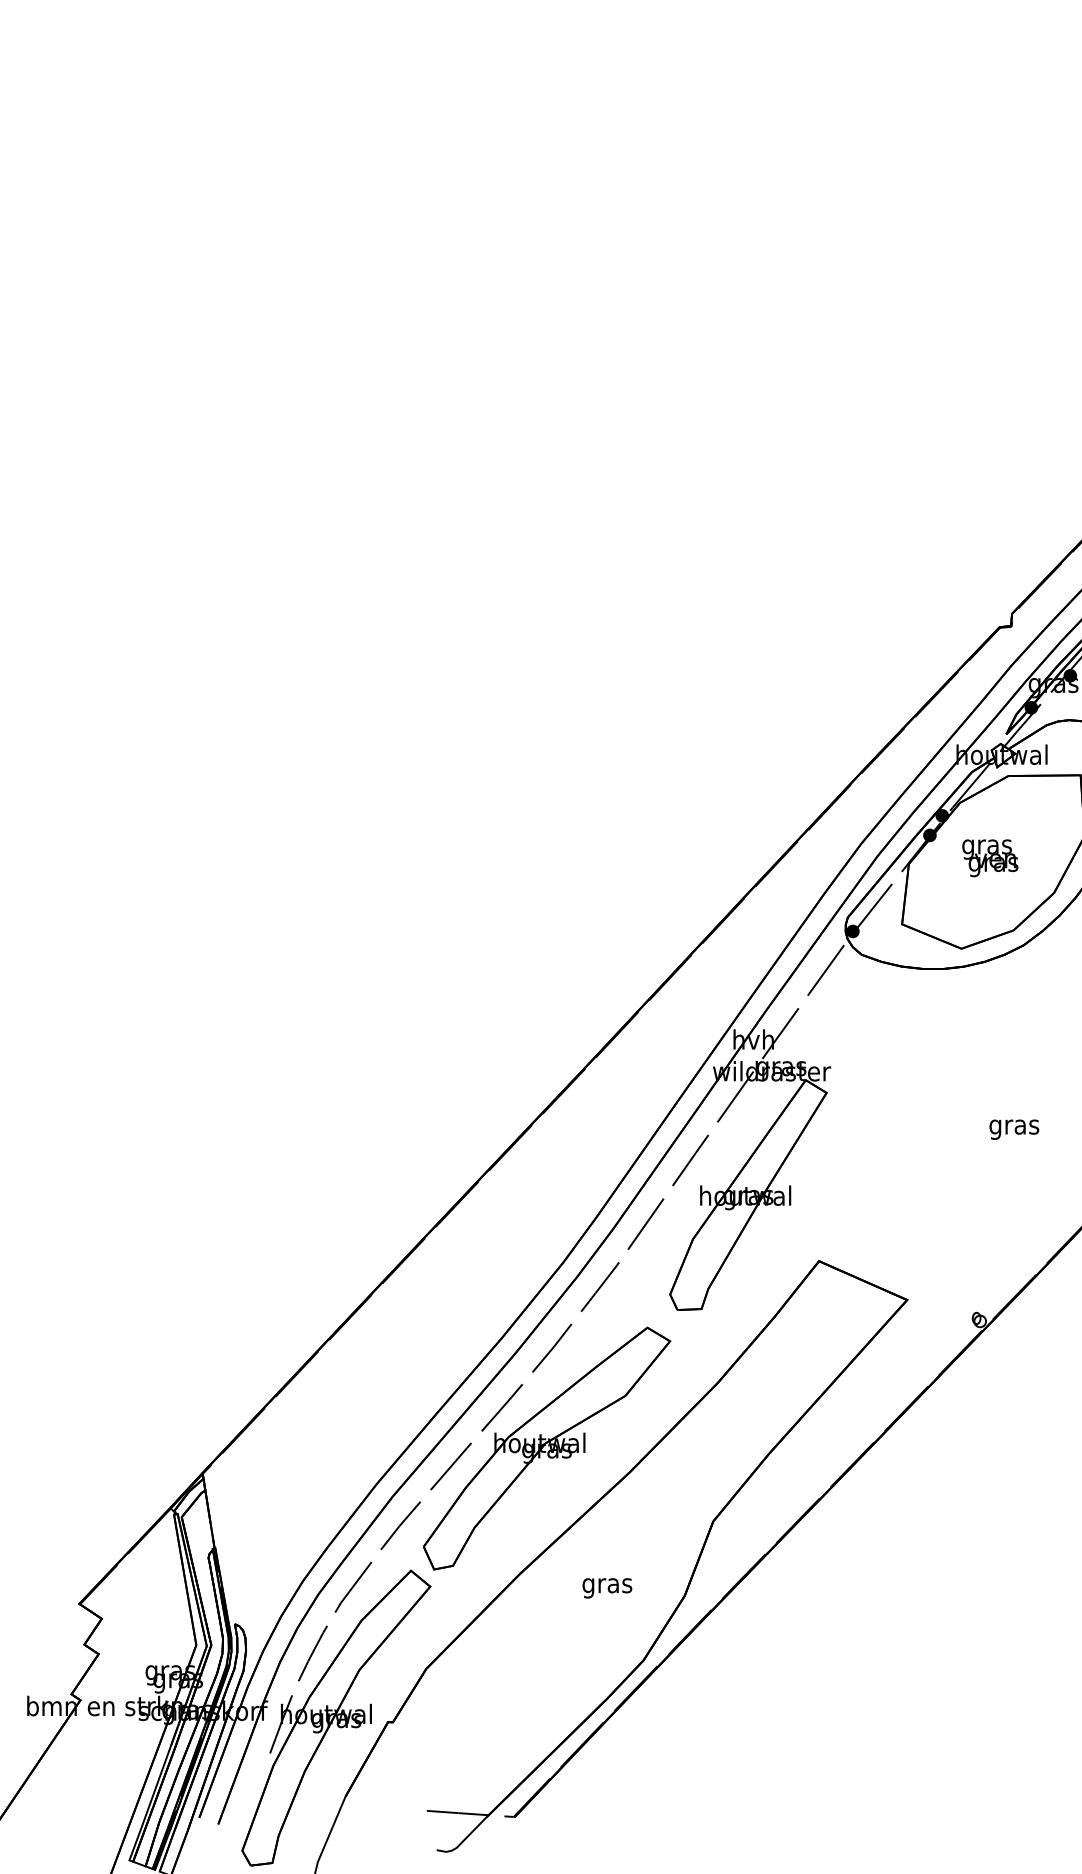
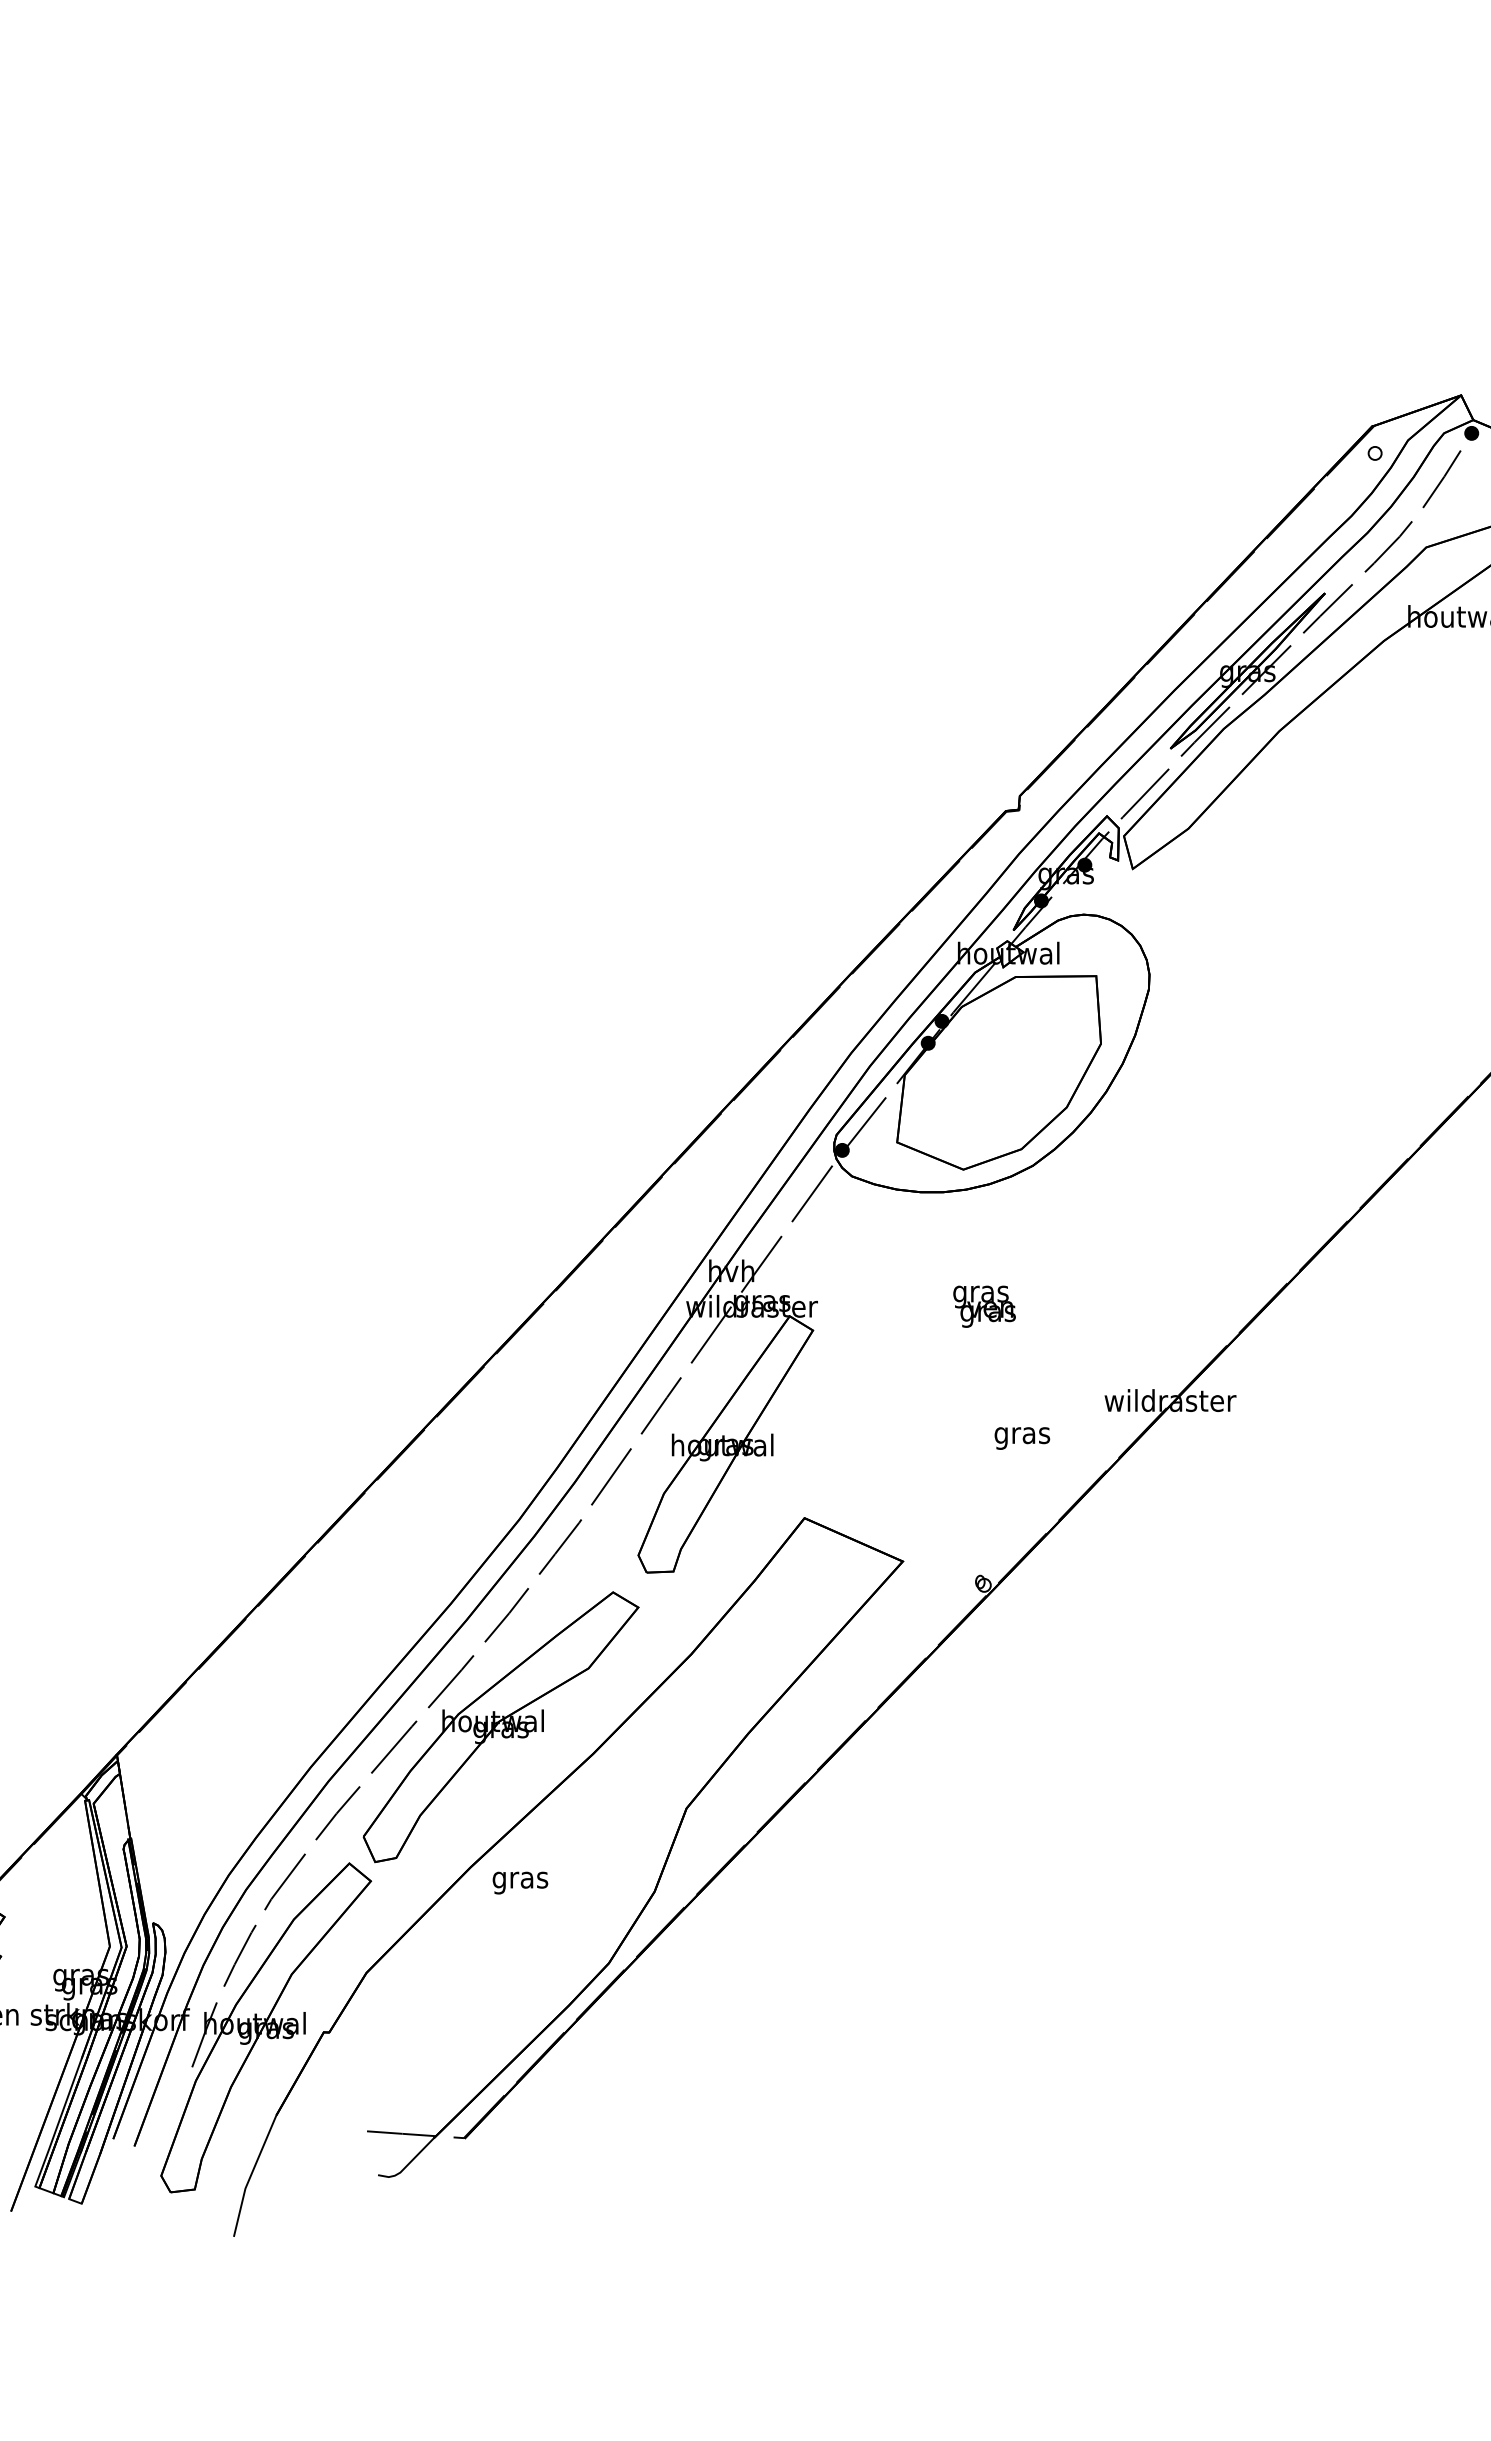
text: (990, 858) -> (984, 1306), moved
text: (1014, 1129) -> (1022, 1438), moved
text: (607, 1587) -> (520, 1882), moved

